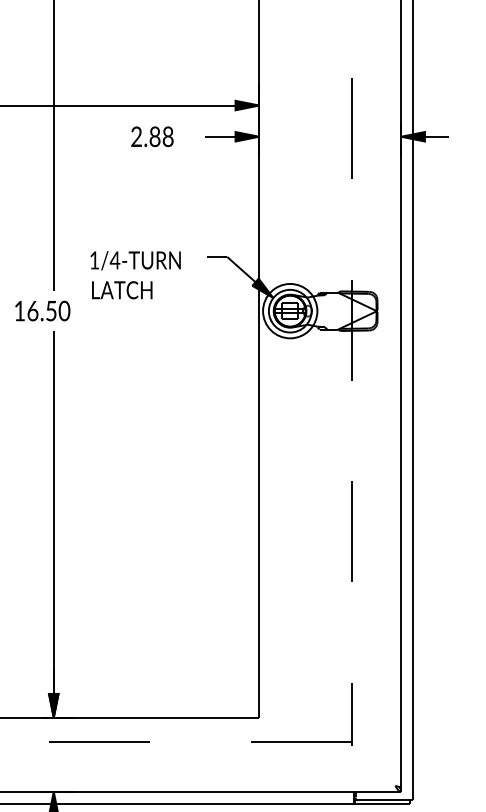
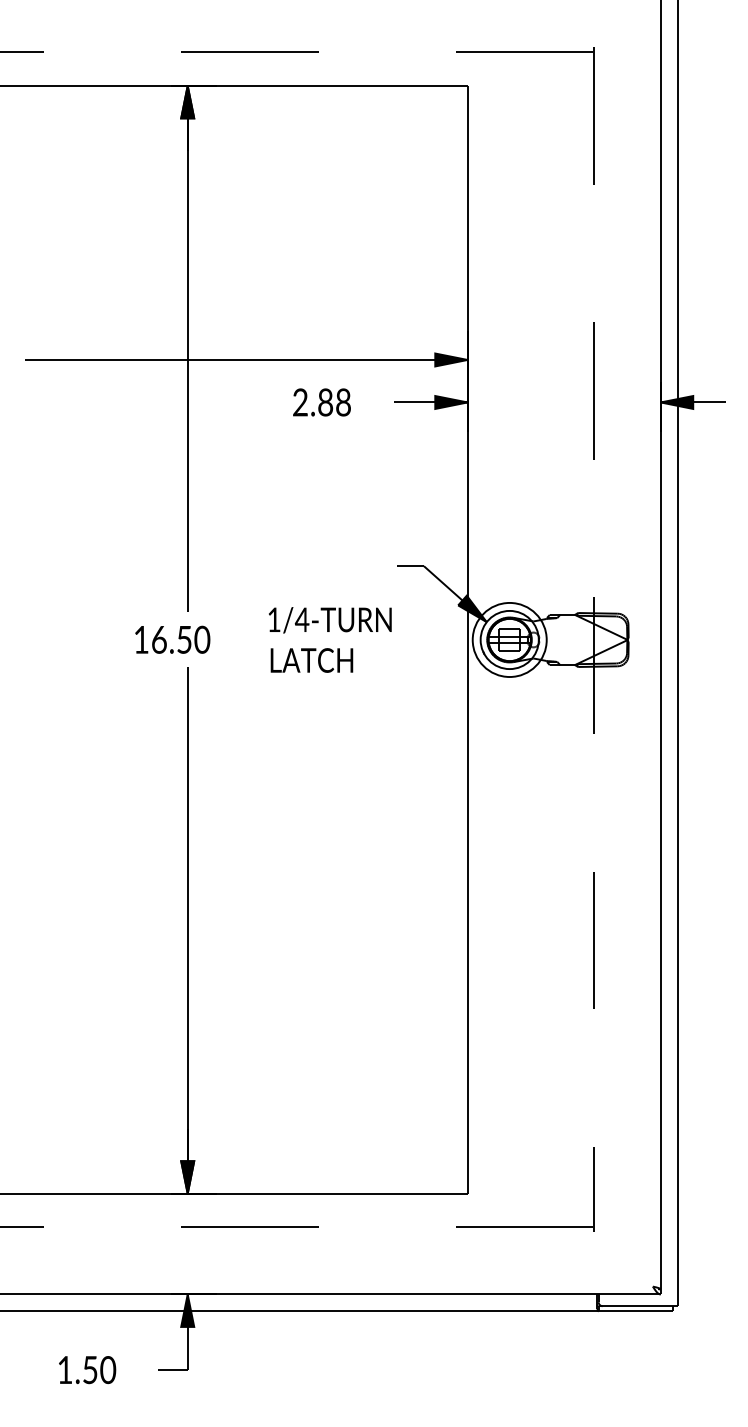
text: (135, 274) -> (330, 639), moved

